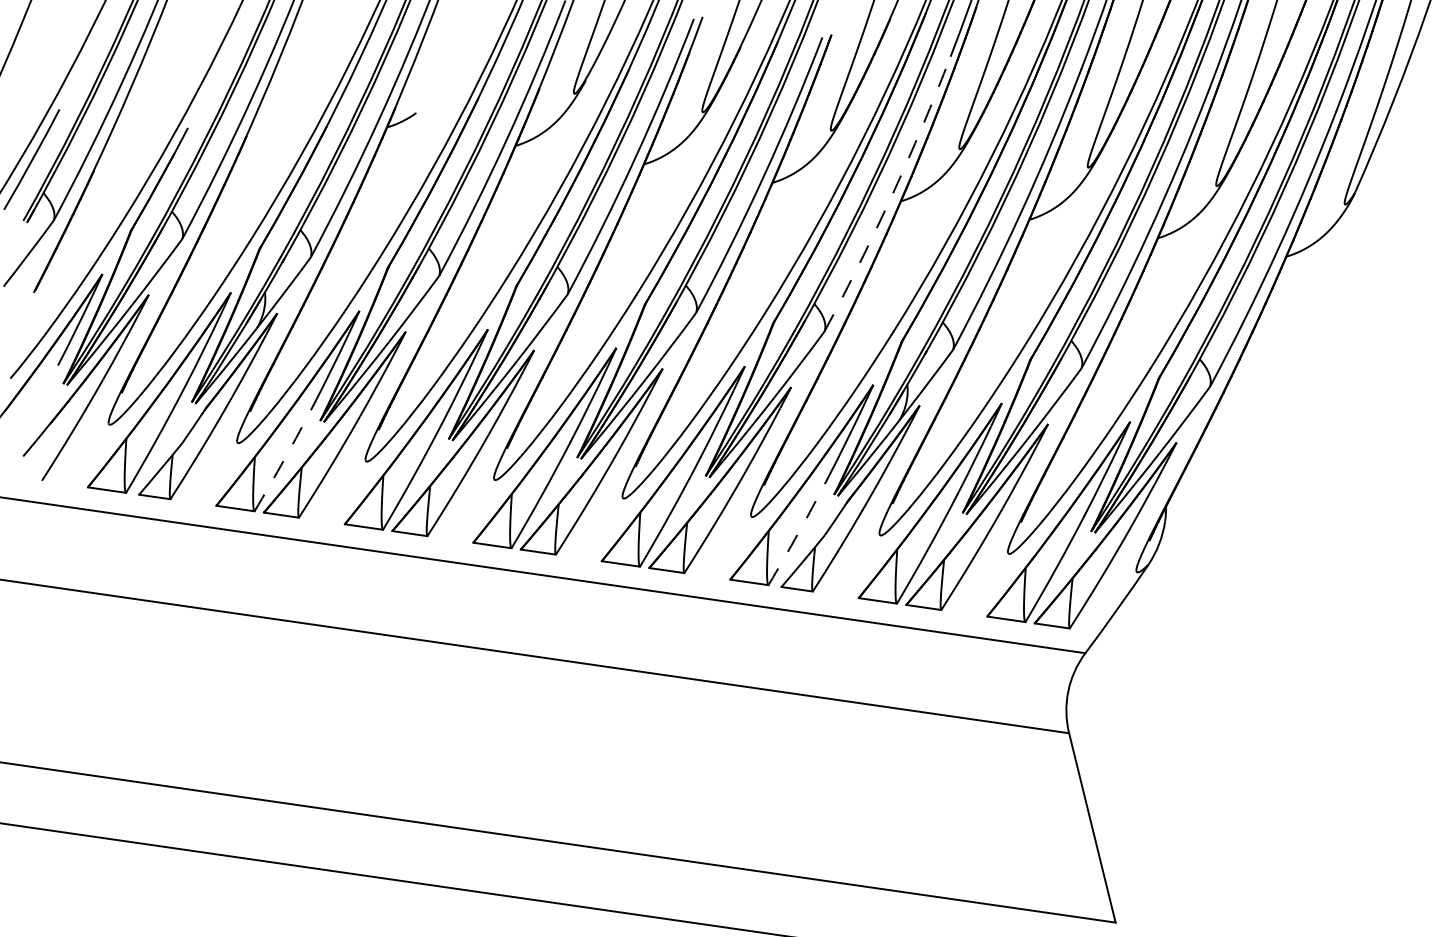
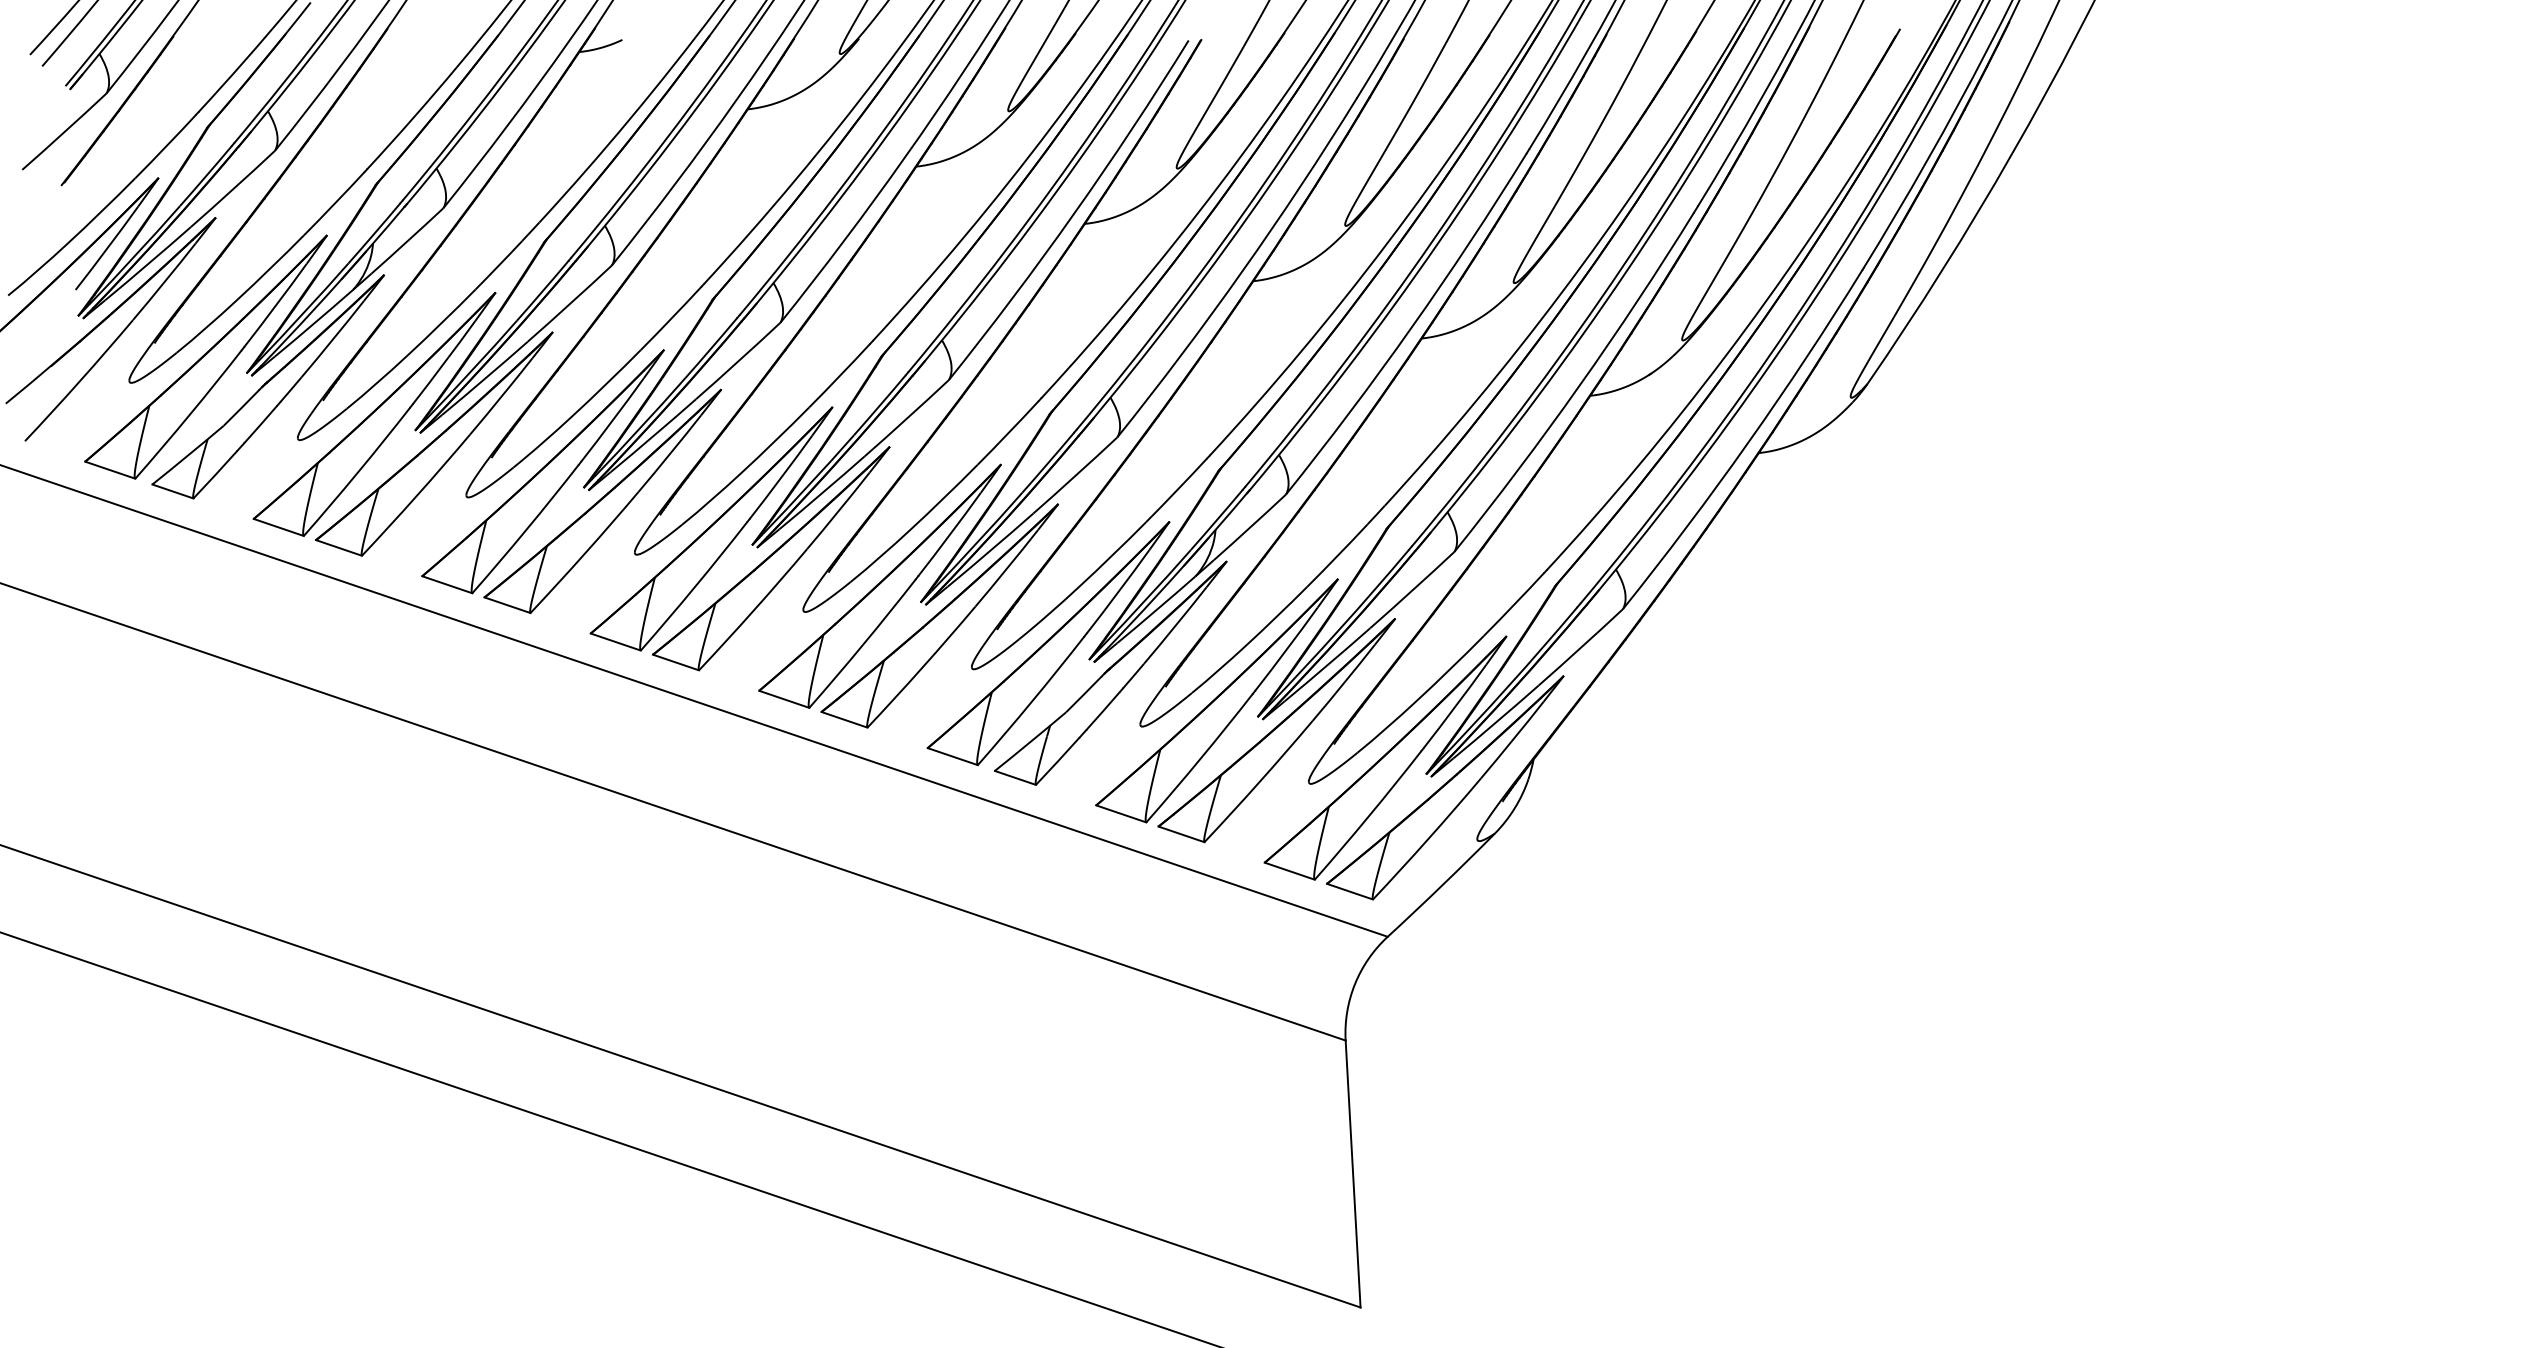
arc: (892, 195) -> (1242, 271), dashed -> solid
arc: (285, 458) -> (358, 472), dashed -> solid
arc: (799, 532) -> (1032, 701), dashed -> solid

